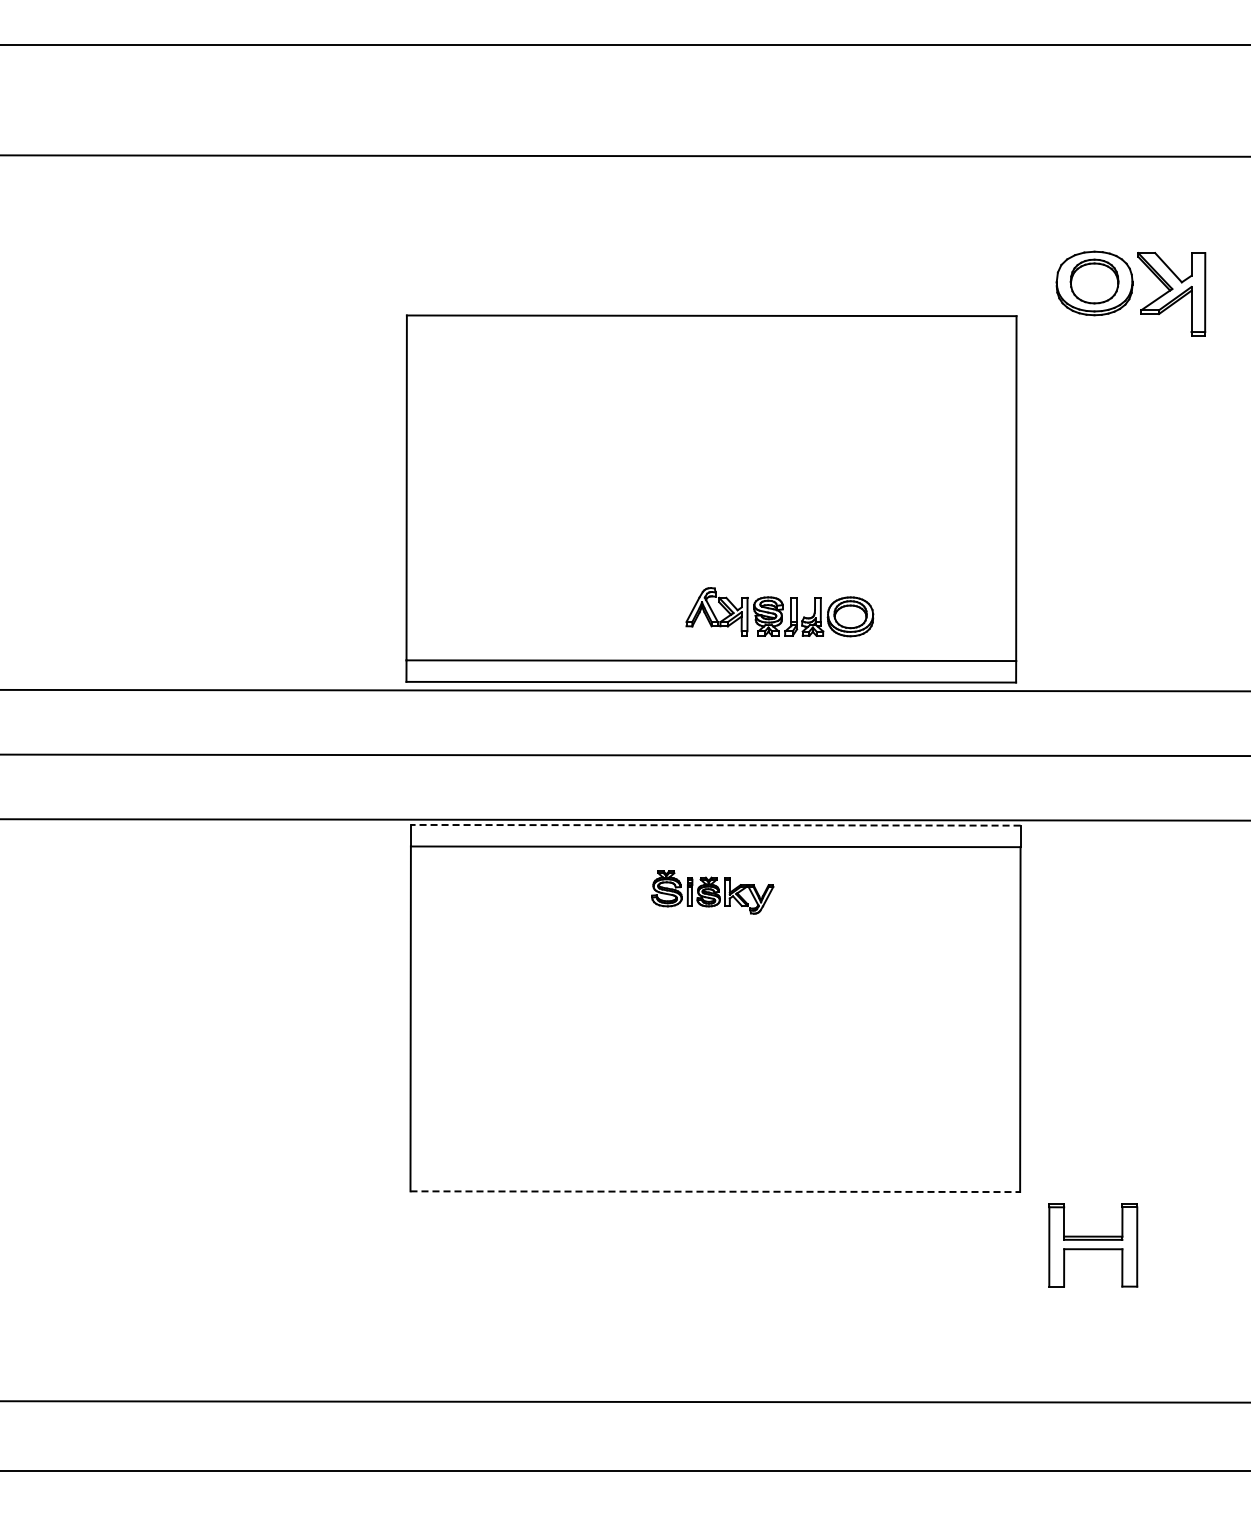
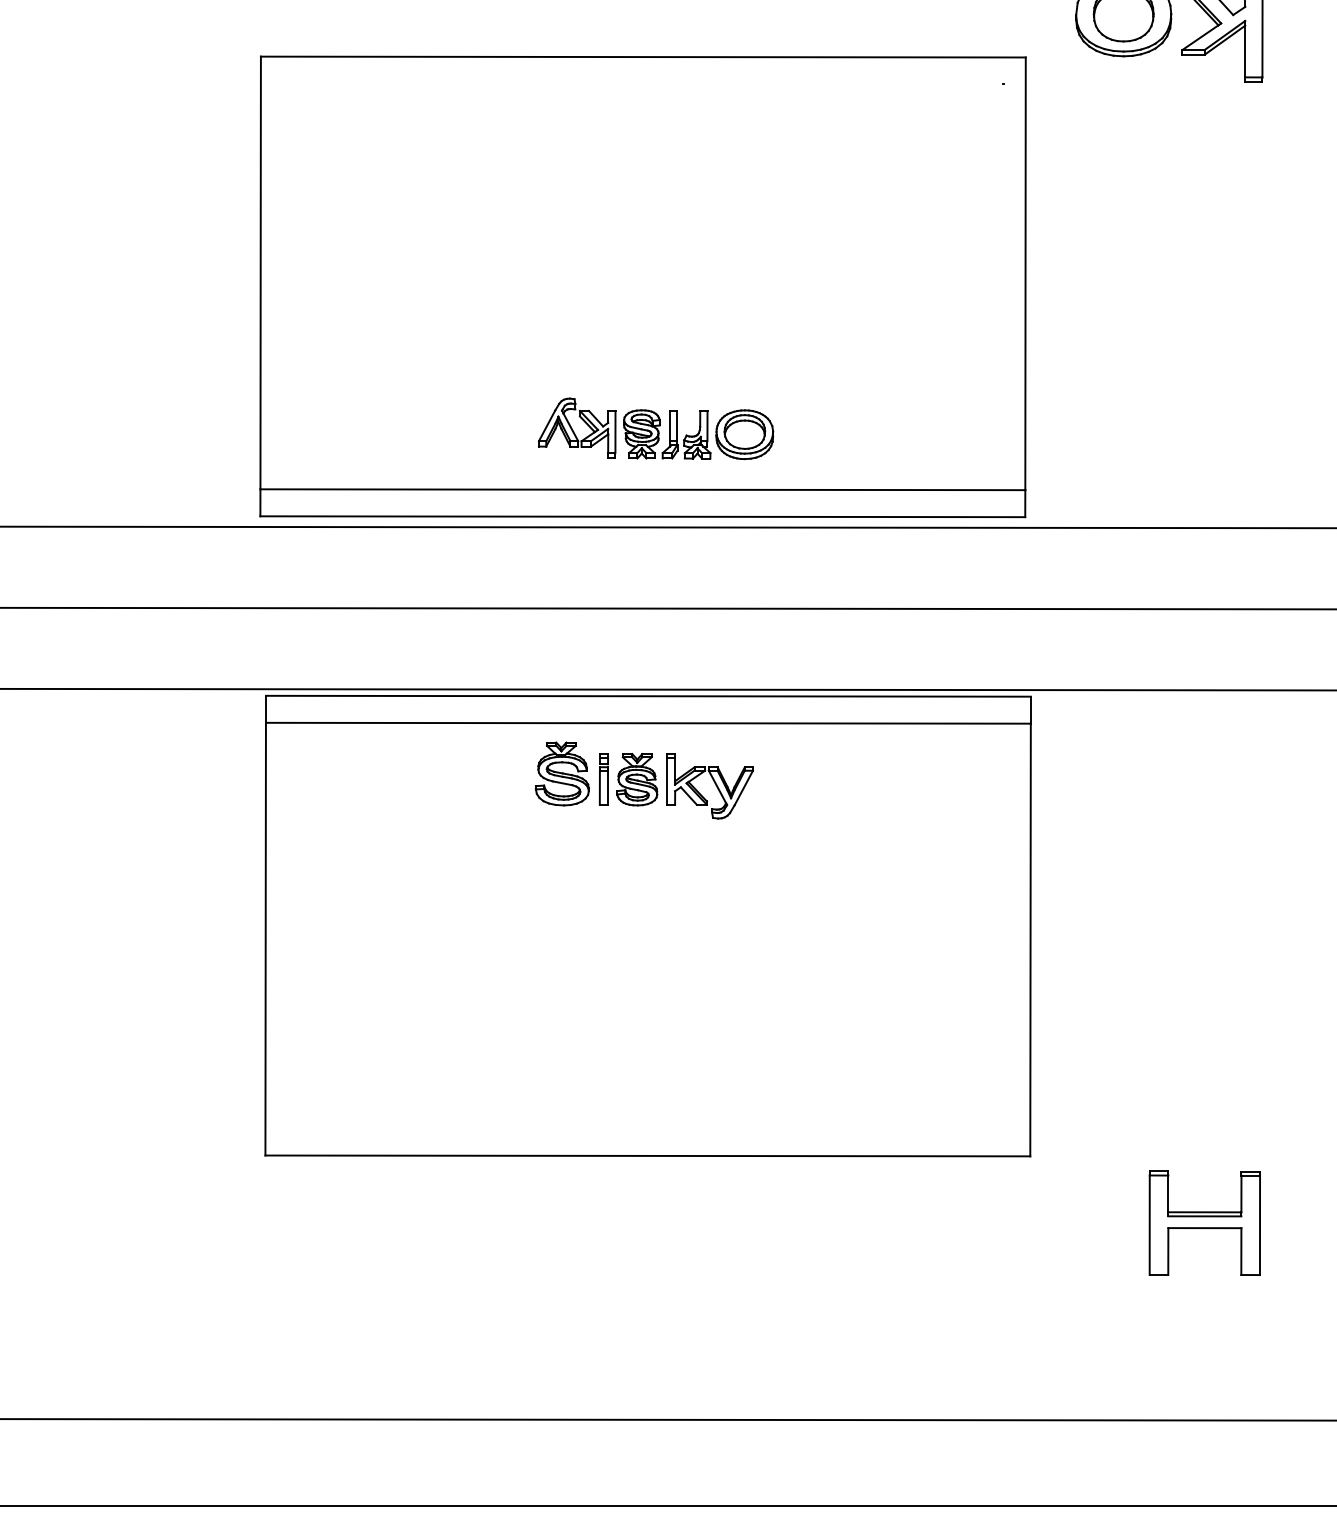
part: (779, 612) -> (655, 429), moved
line: (715, 825) -> (648, 696), dashed -> solid
part: (712, 892) -> (644, 780), size x1.43
line: (715, 1191) -> (648, 1155), dashed -> solid
part: (1093, 1245) -> (1205, 1223), moved

